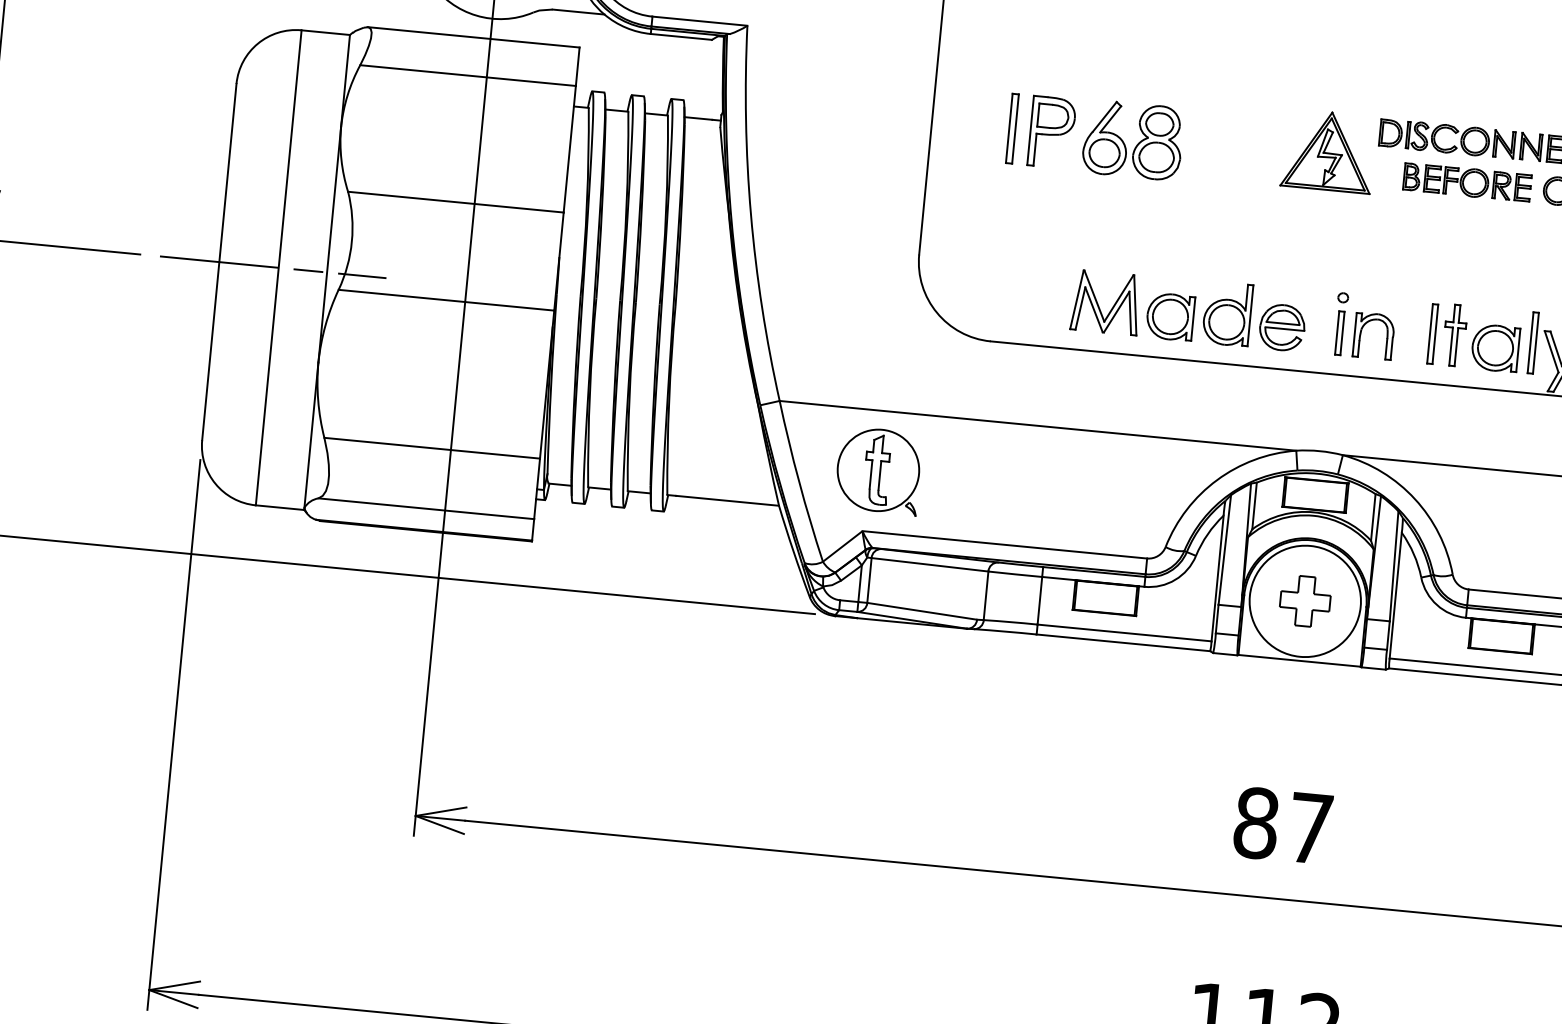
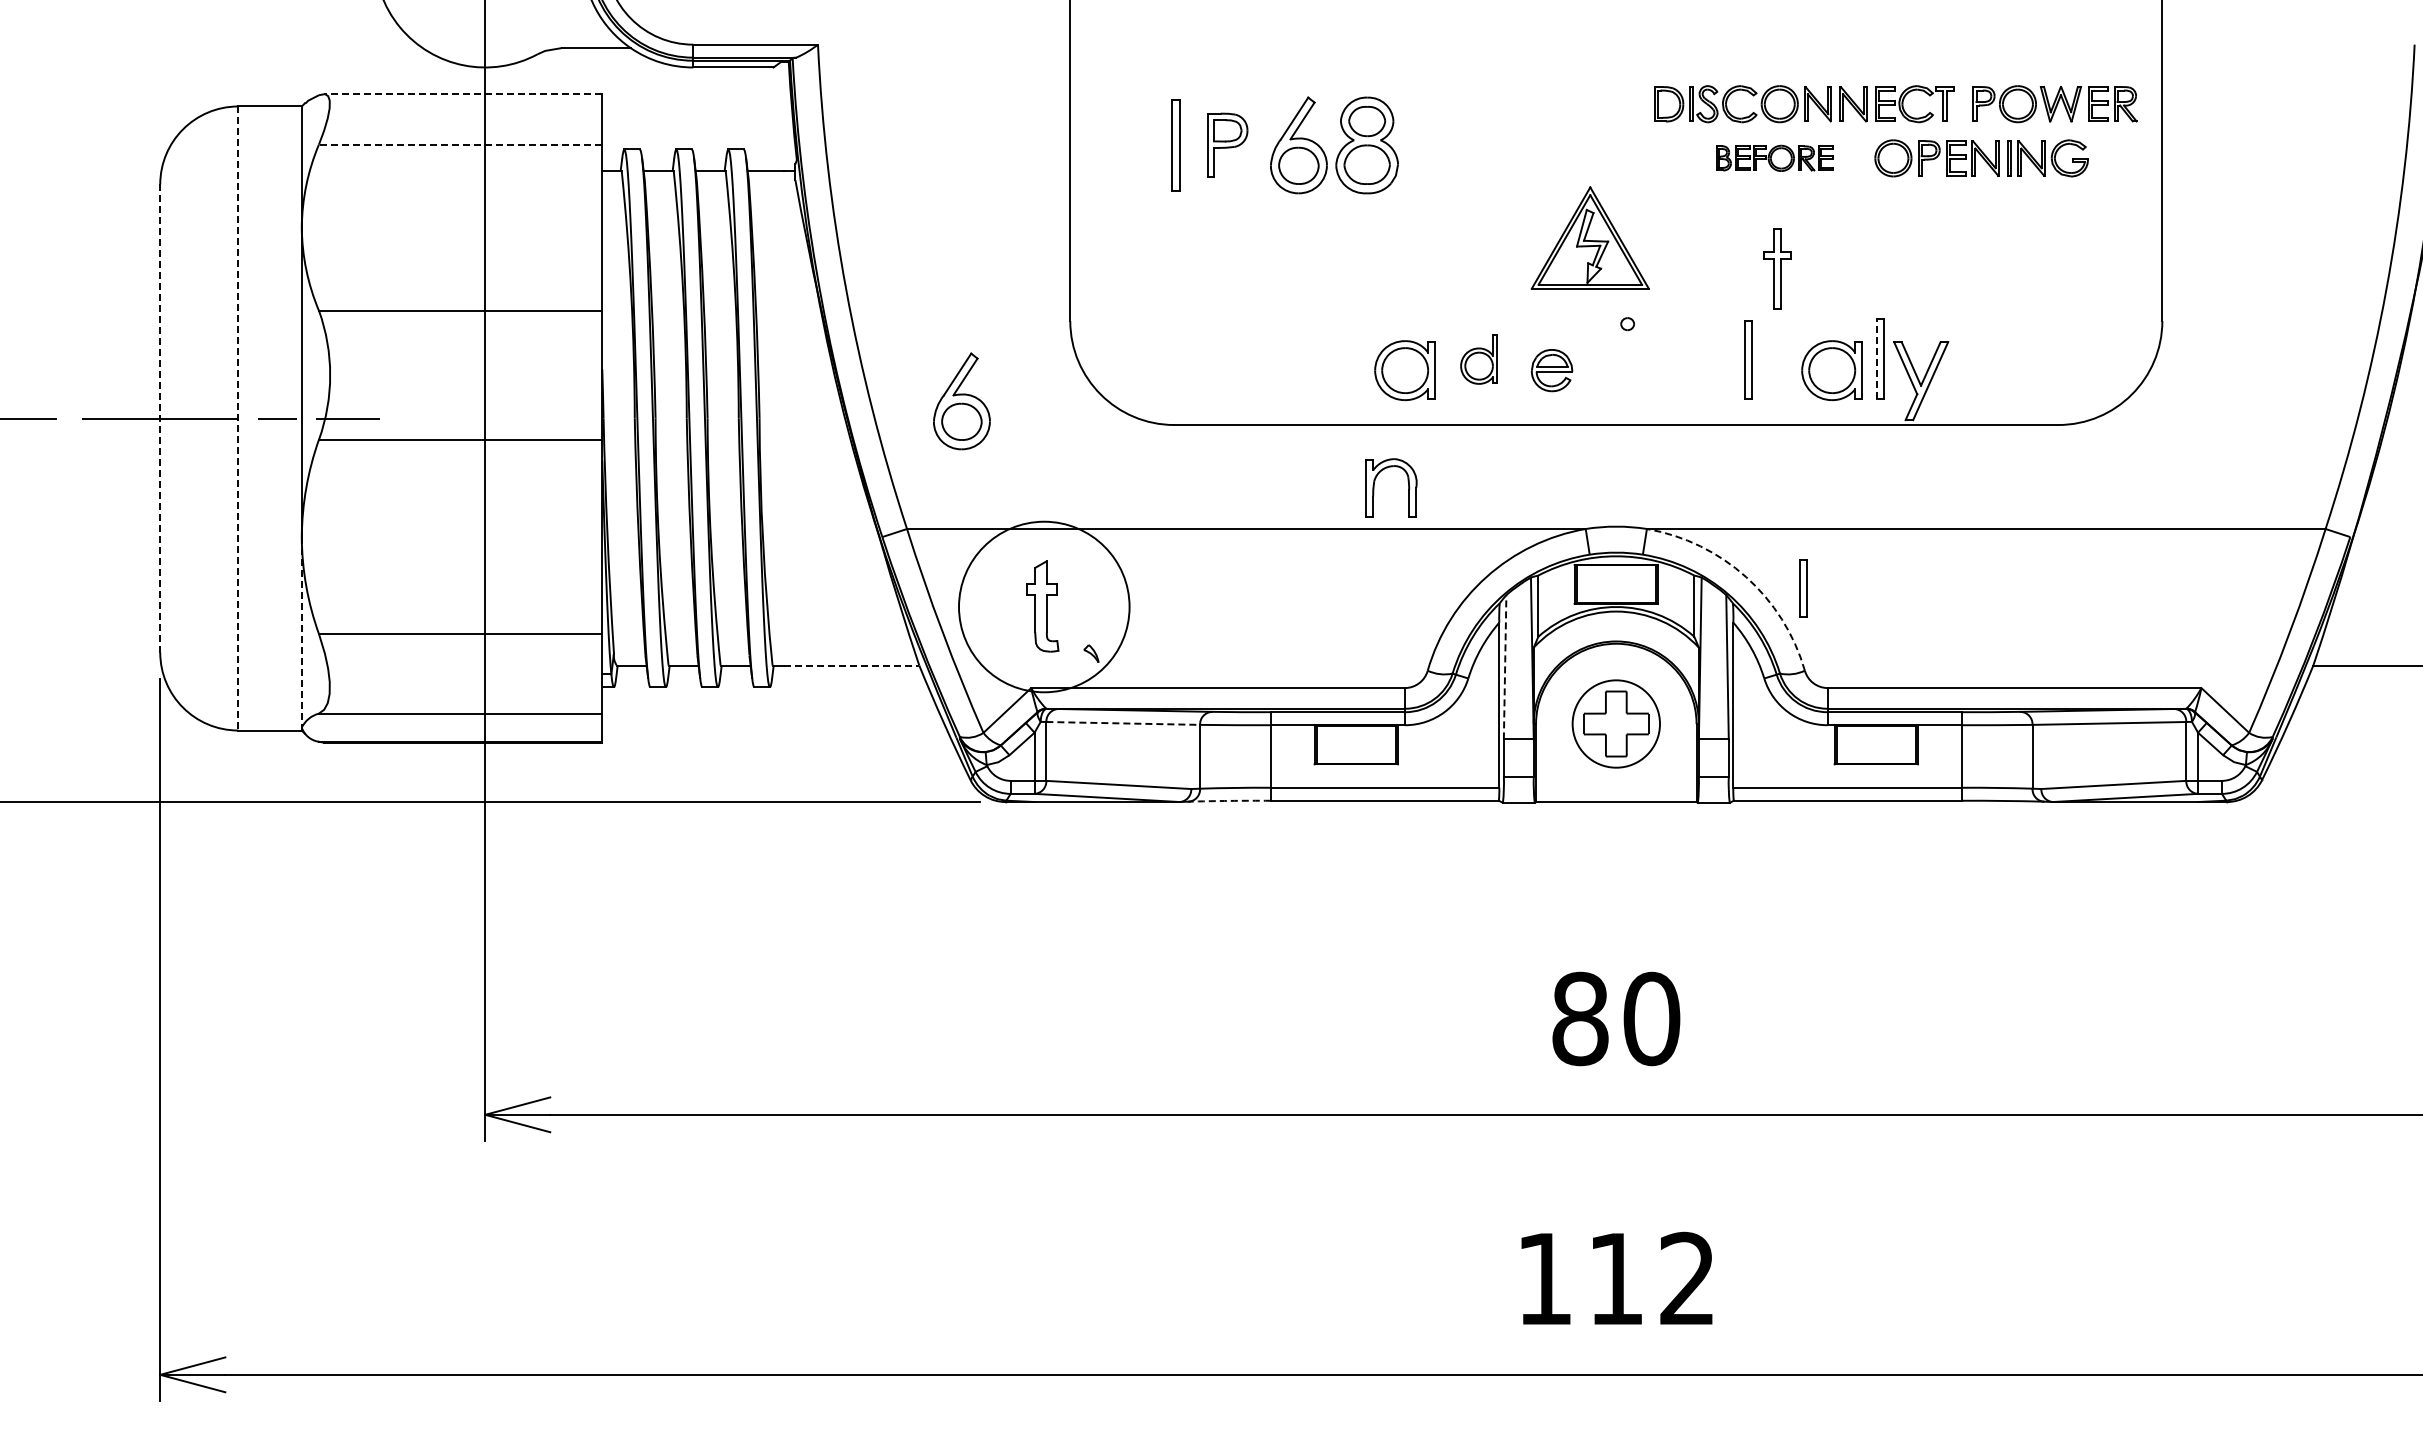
line: (473, 37) -> (462, 94), solid -> dashed
line: (467, 75) -> (460, 144), solid -> dashed
part: (1051, 132) -> (1227, 145), size x0.7
part: (1328, 150) -> (1589, 237), moved
part: (1467, 182) -> (1774, 158), size x0.7
line: (219, 262) -> (160, 419), solid -> dashed
line: (278, 268) -> (238, 419), solid -> dashed
part: (1098, 305) -> (1310, 364), removed
part: (830, 307) -> (961, 401), added
part: (1227, 313) -> (1478, 359), size x0.6
part: (1281, 327) -> (1551, 370), size x0.7
part: (1339, 333) -> (1803, 588), moved
part: (1361, 334) -> (1374, 487), moved
part: (1454, 334) -> (1777, 268), moved
line: (1530, 342) -> (1877, 358), solid -> dashed
line: (311, 435) -> (301, 632), solid -> dashed
circle: (877, 469) -> (1043, 606), size x1.6
arc: (1415, 499) -> (1746, 577), solid -> dashed
line: (728, 500) -> (852, 665), solid -> dashed
line: (1225, 549) -> (1505, 666), solid -> dashed
line: (930, 564) -> (1123, 723), solid -> dashed
circle: (1305, 601) -> (1616, 723), size x0.6
arc: (1005, 631) -> (1229, 800), solid -> dashed
text: (1310, 828) -> (1651, 1018), 87 -> 80

